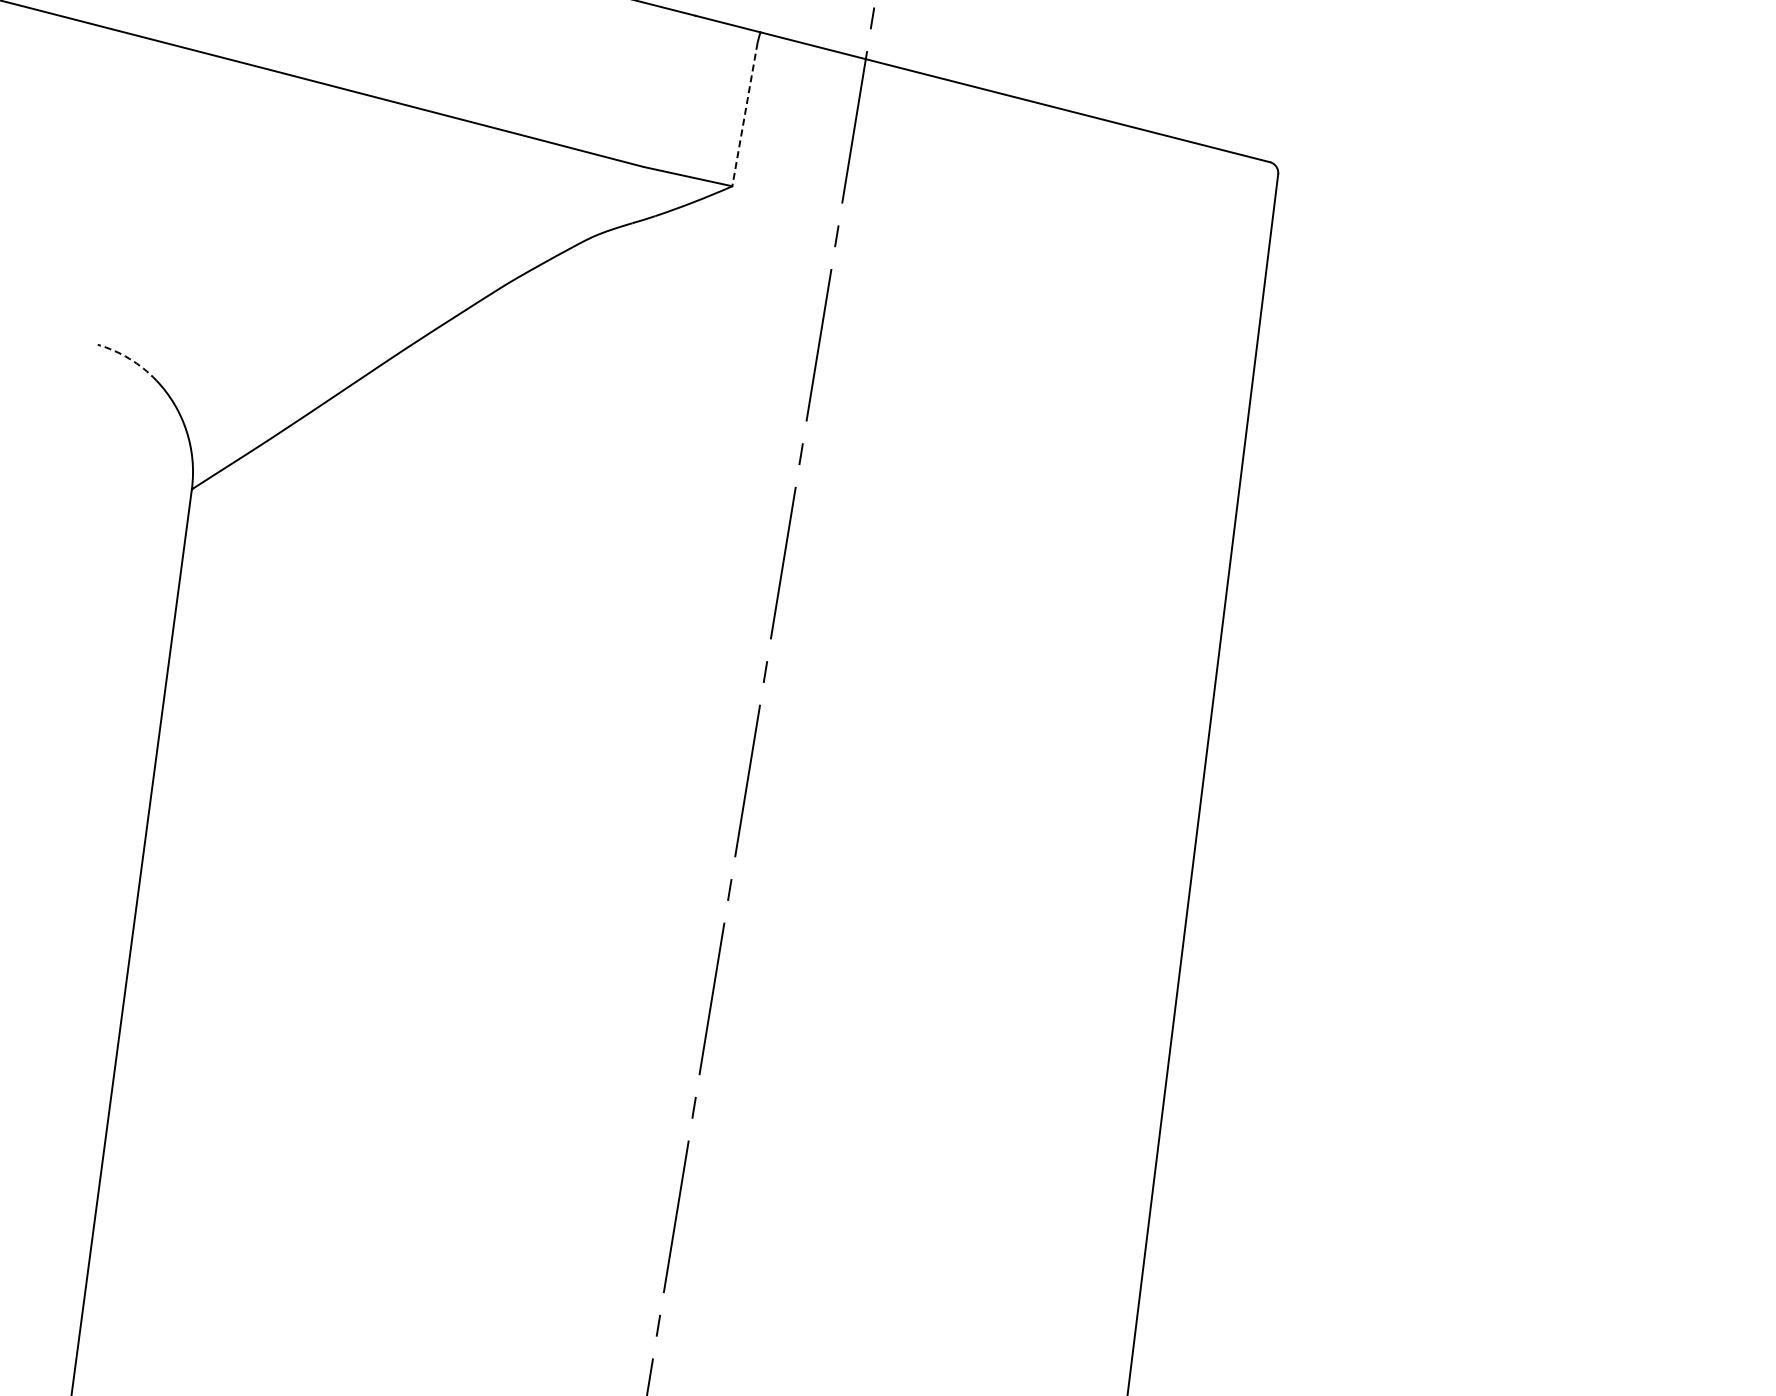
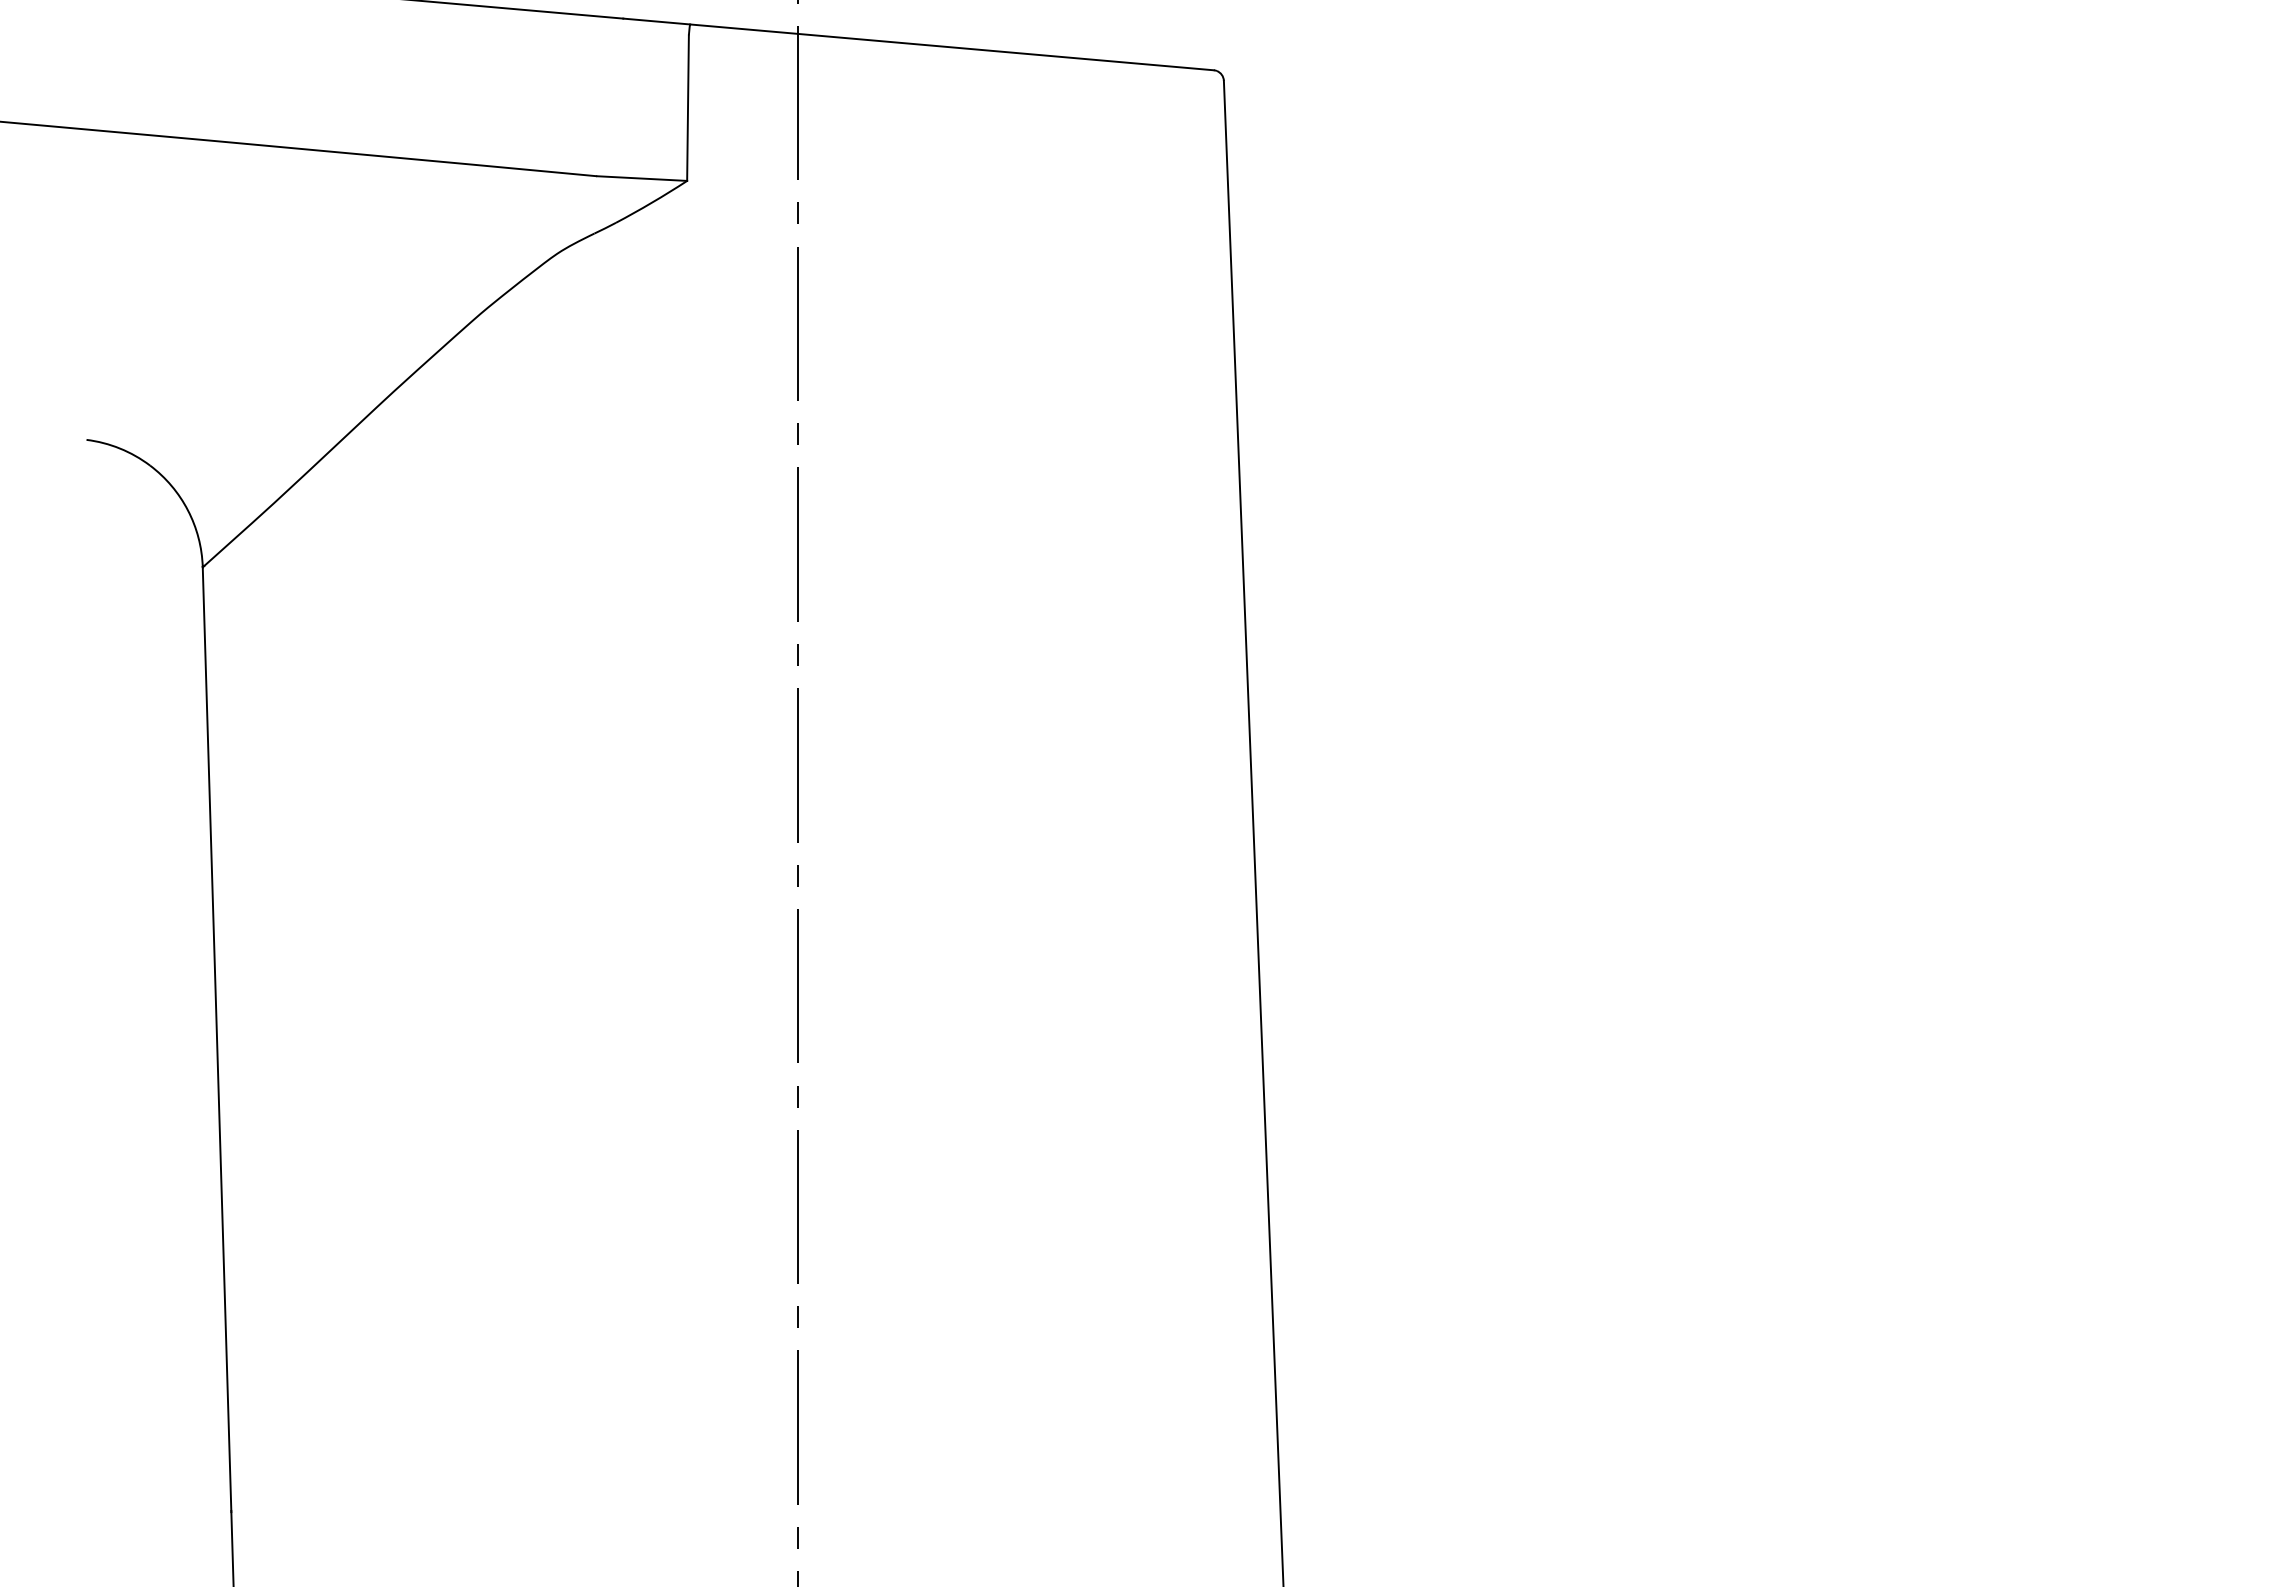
line: (745, 115) -> (688, 108), dashed -> solid
arc: (128, 358) -> (119, 448), dashed -> solid

